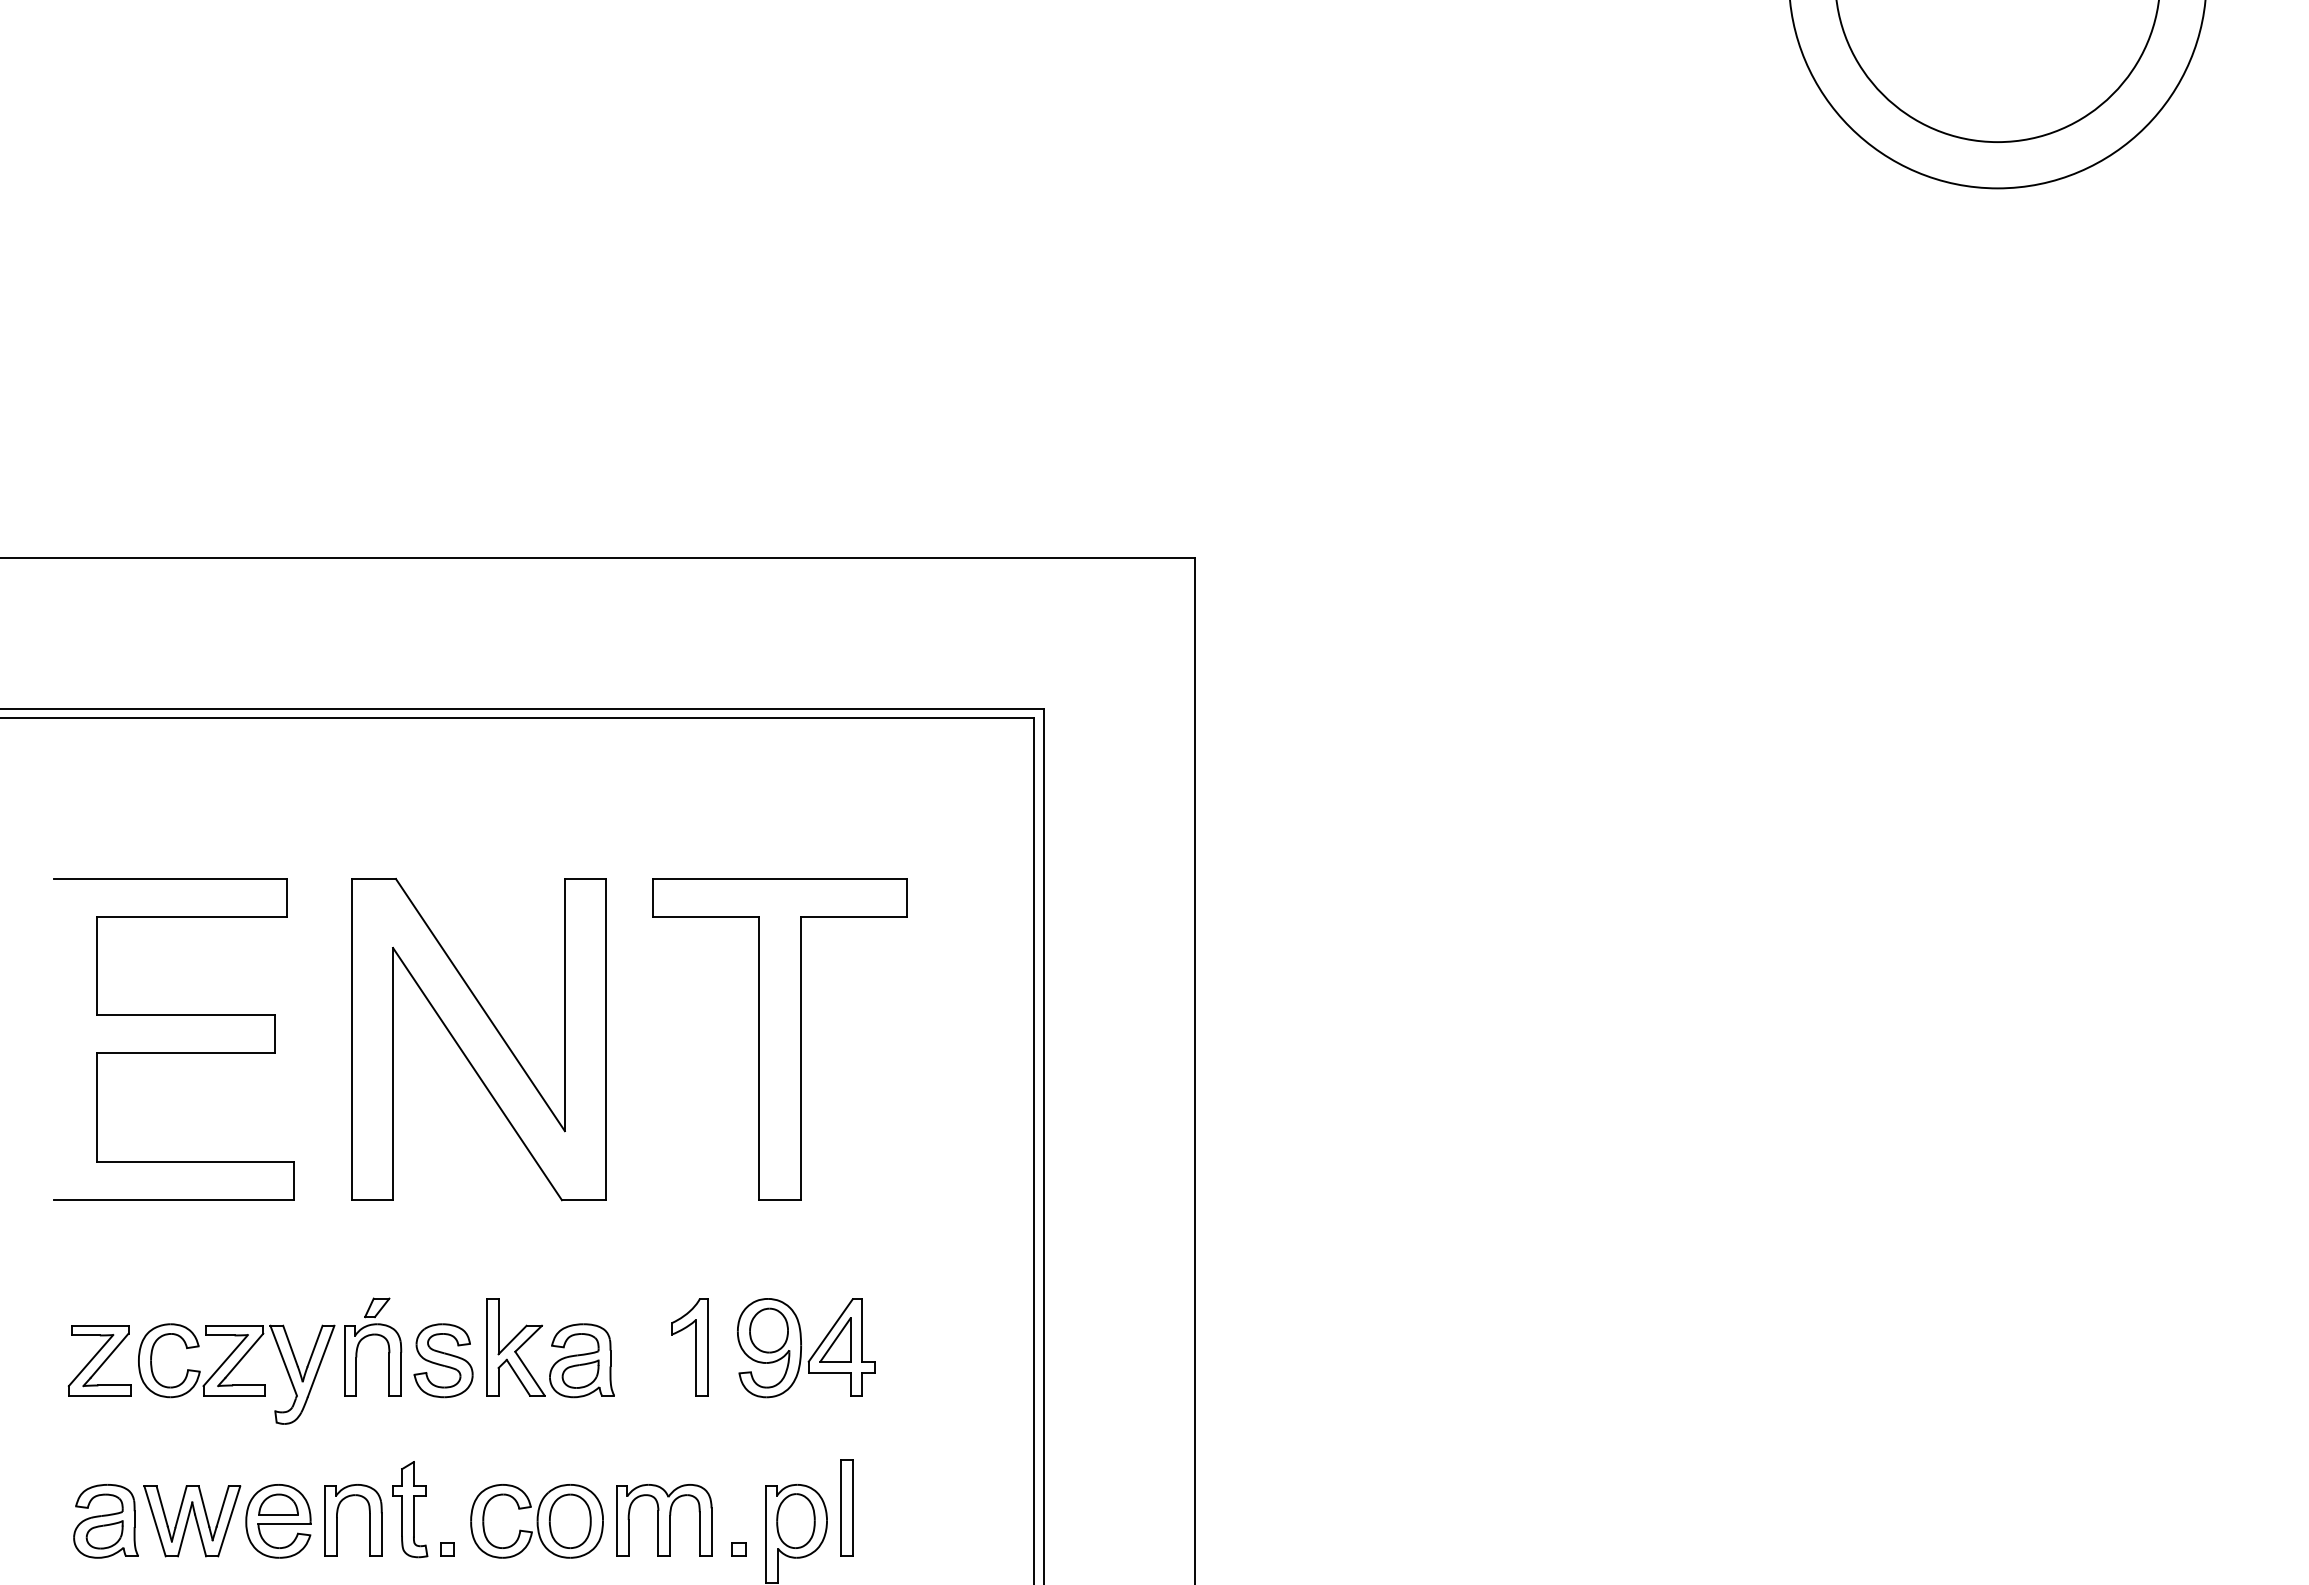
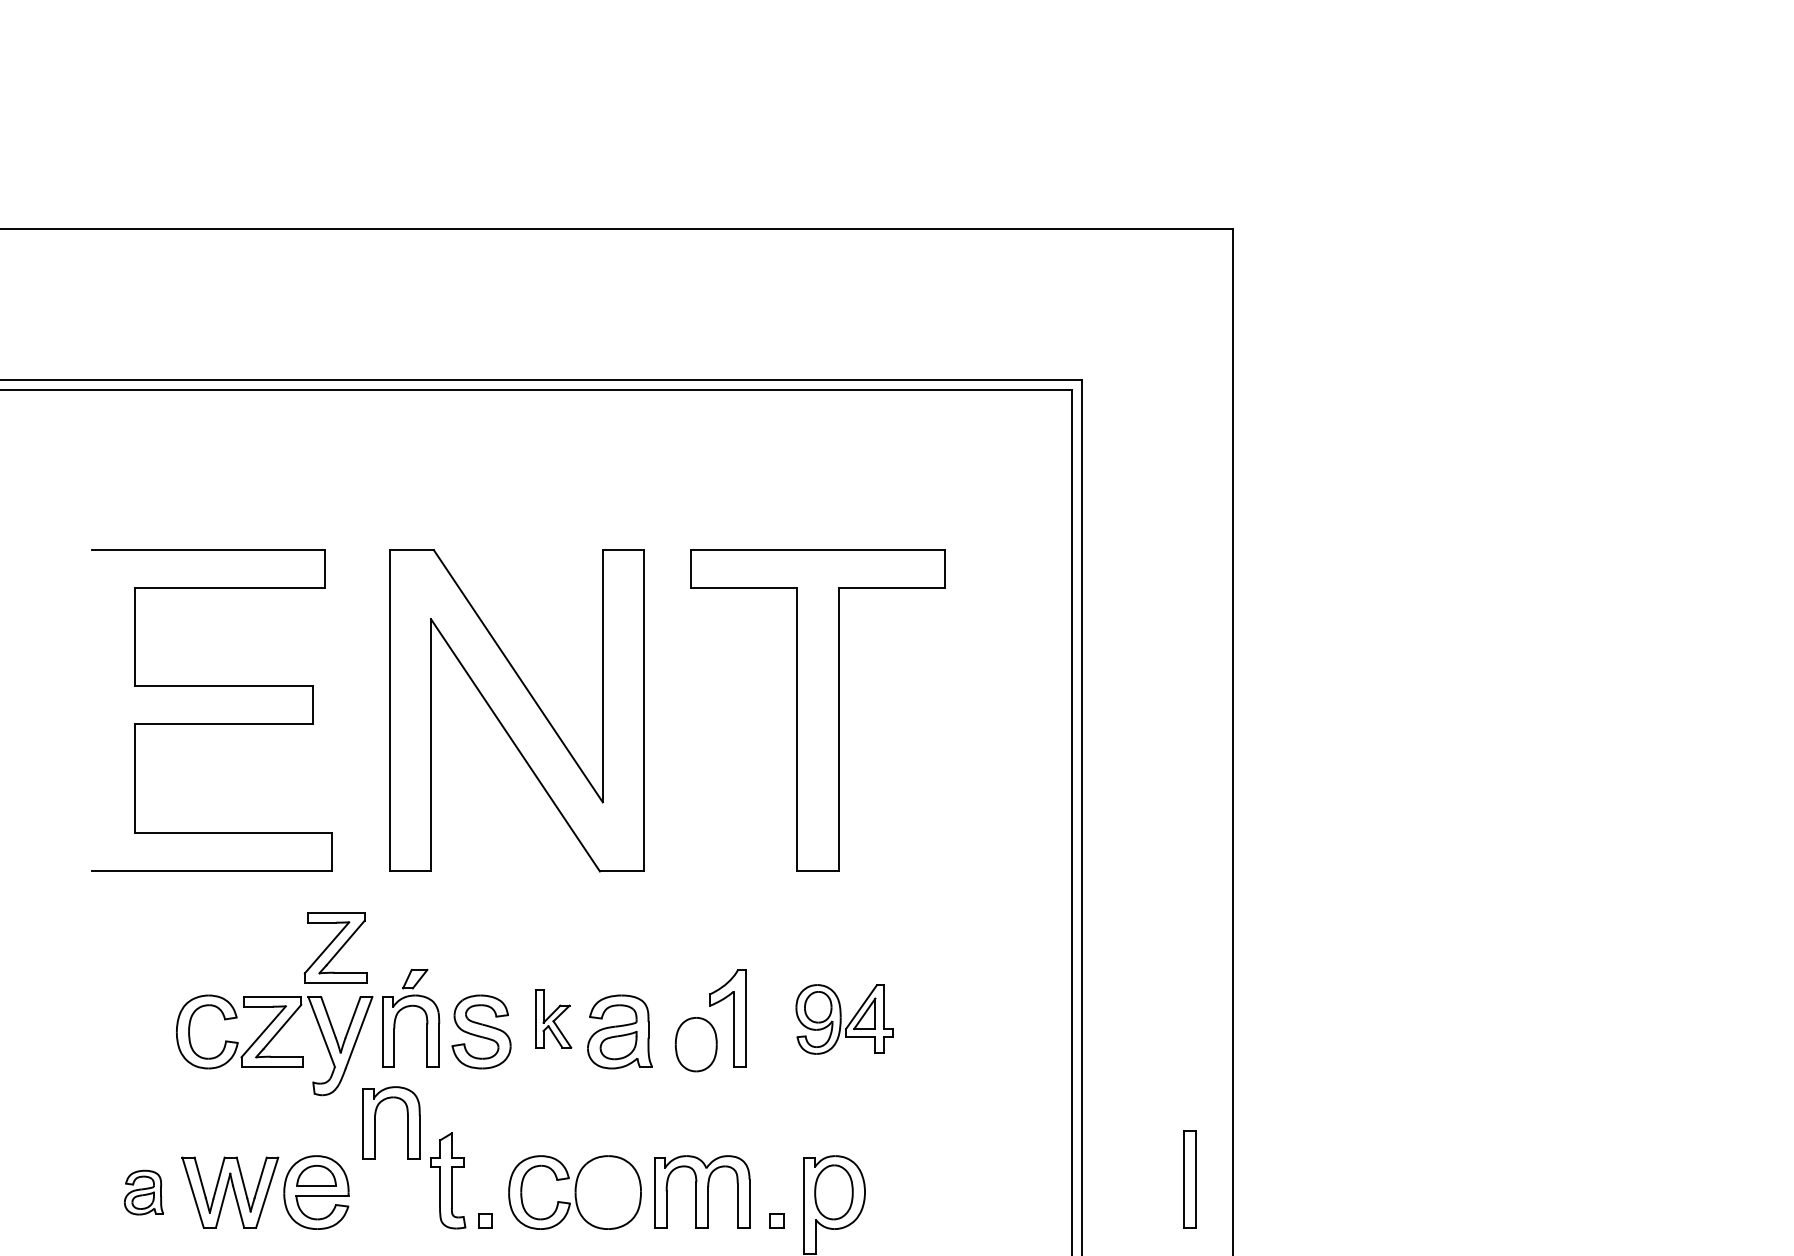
part: (515, 1347) -> (553, 1018), size x0.6
part: (806, 1348) -> (844, 1019), size x0.7
part: (99, 1360) -> (335, 947), moved
part: (846, 1507) -> (1189, 1178), moved
part: (337, 1520) -> (375, 1122), moved
part: (569, 1520) -> (695, 1043), moved
part: (105, 1521) -> (143, 1192), size x0.6

